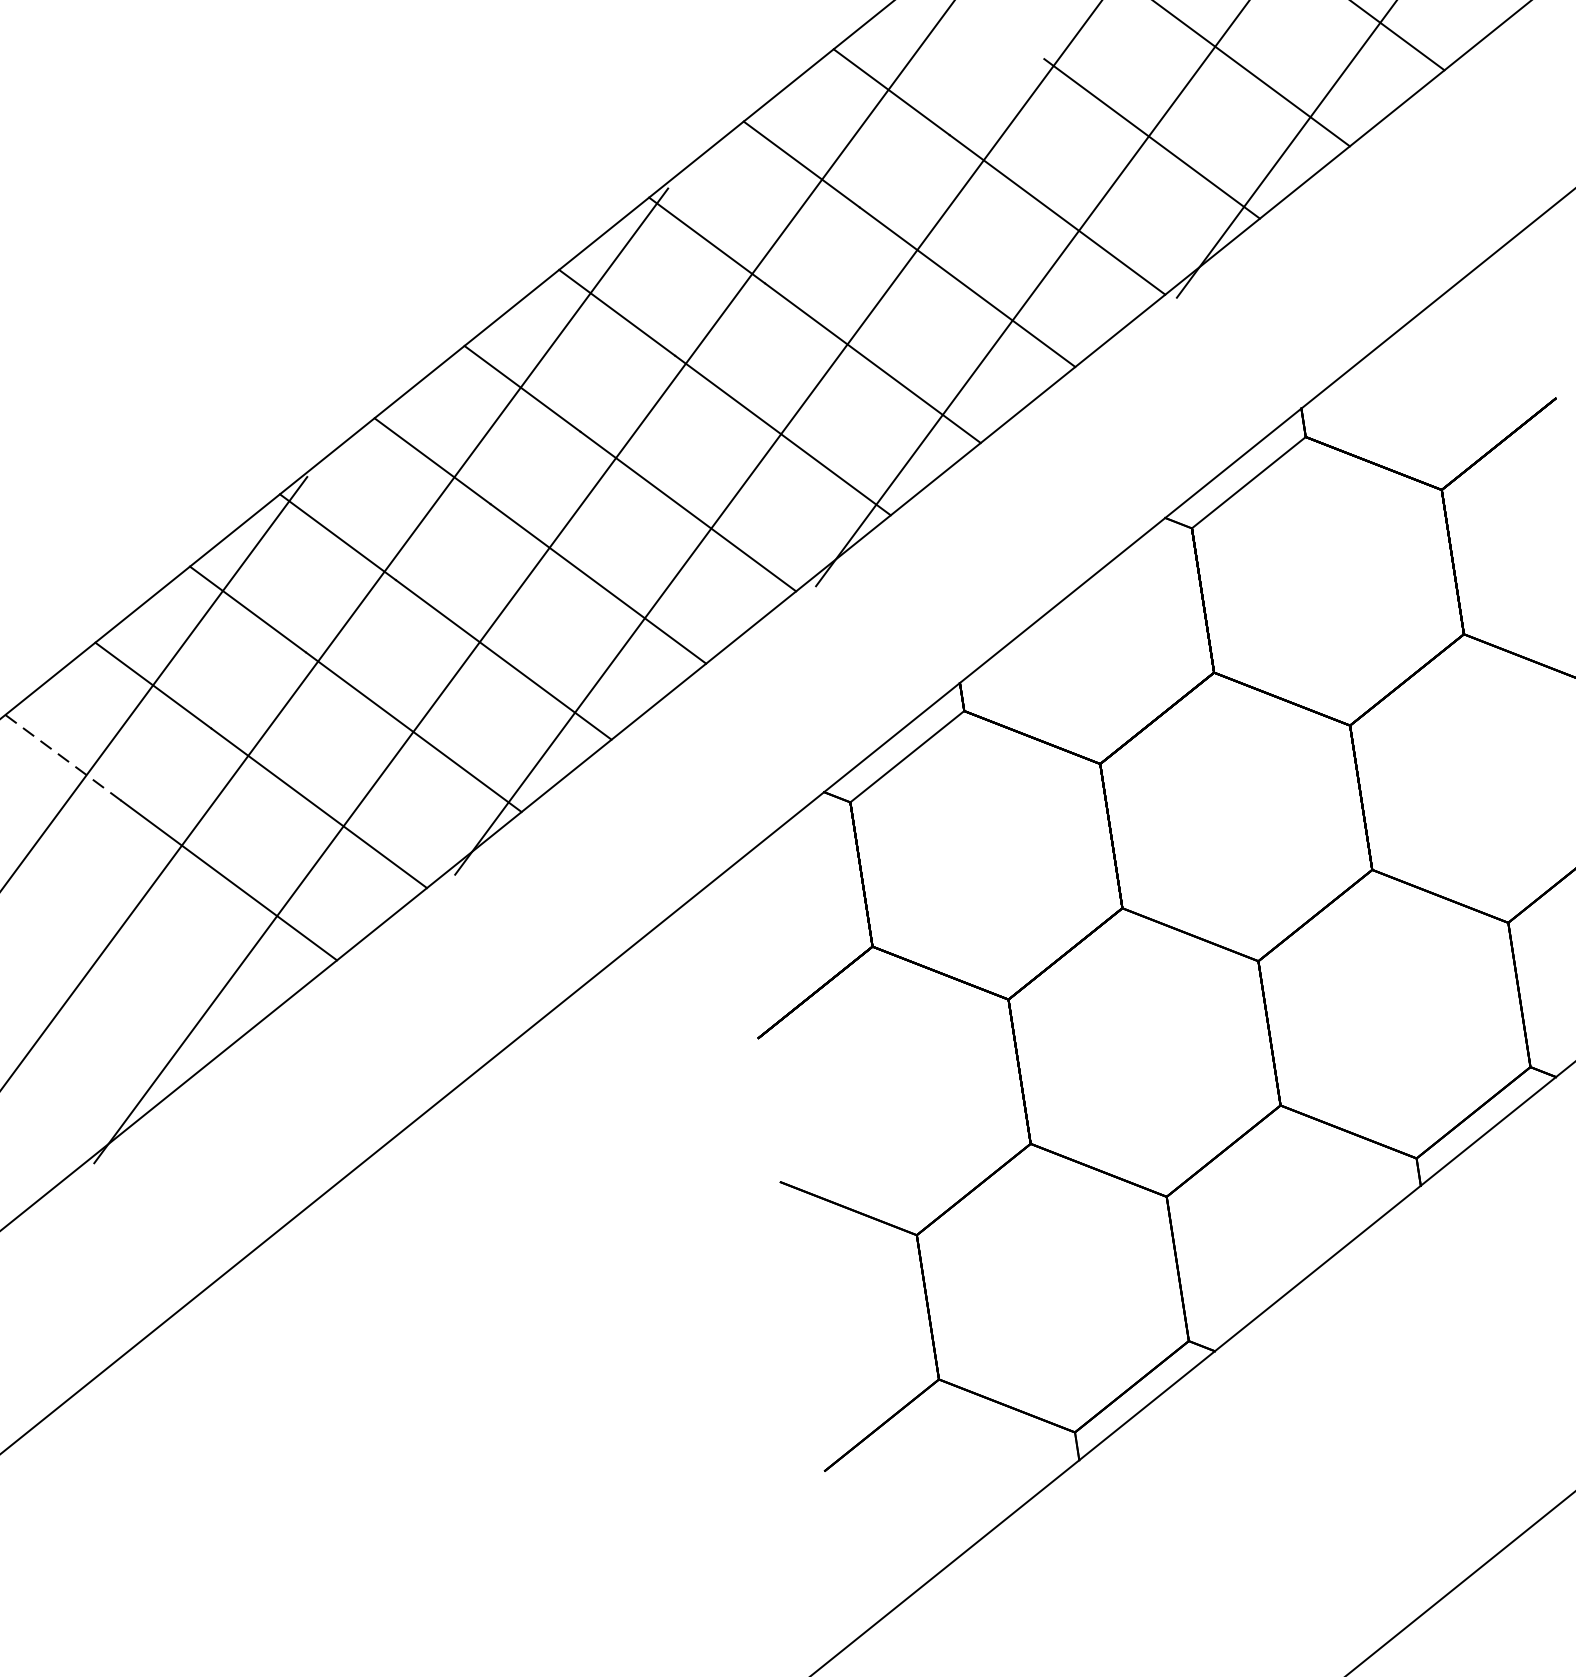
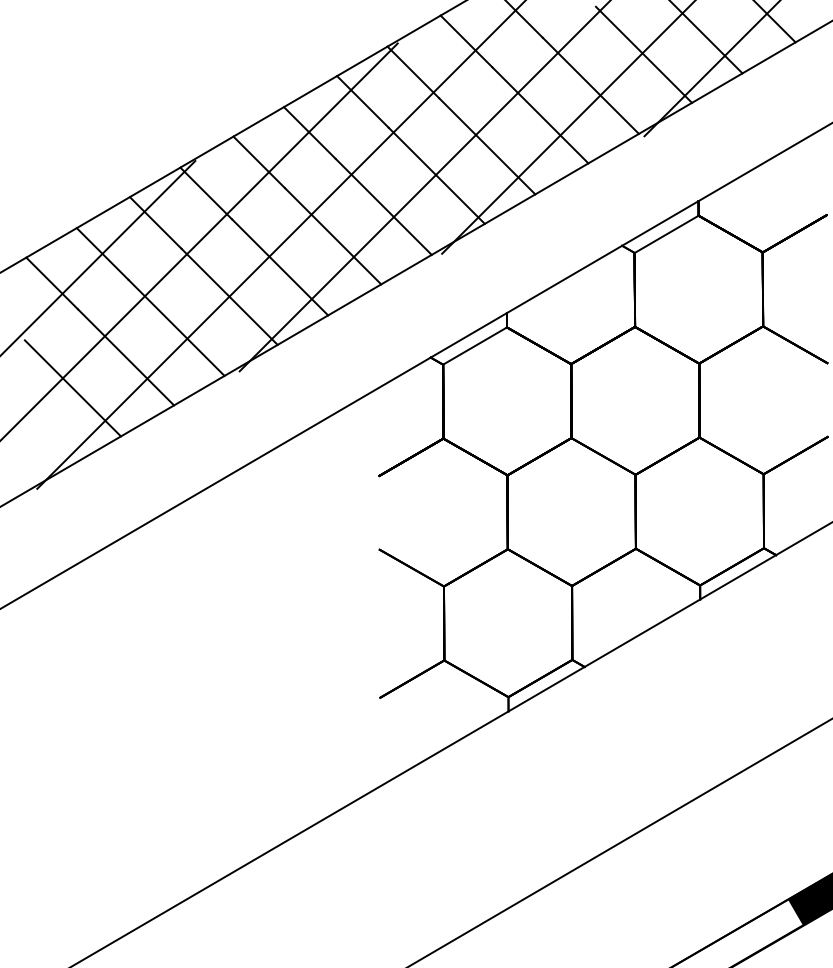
line: (64, 757) -> (52, 283), dashed -> solid
line: (133, 957) -> (72, 388), added

